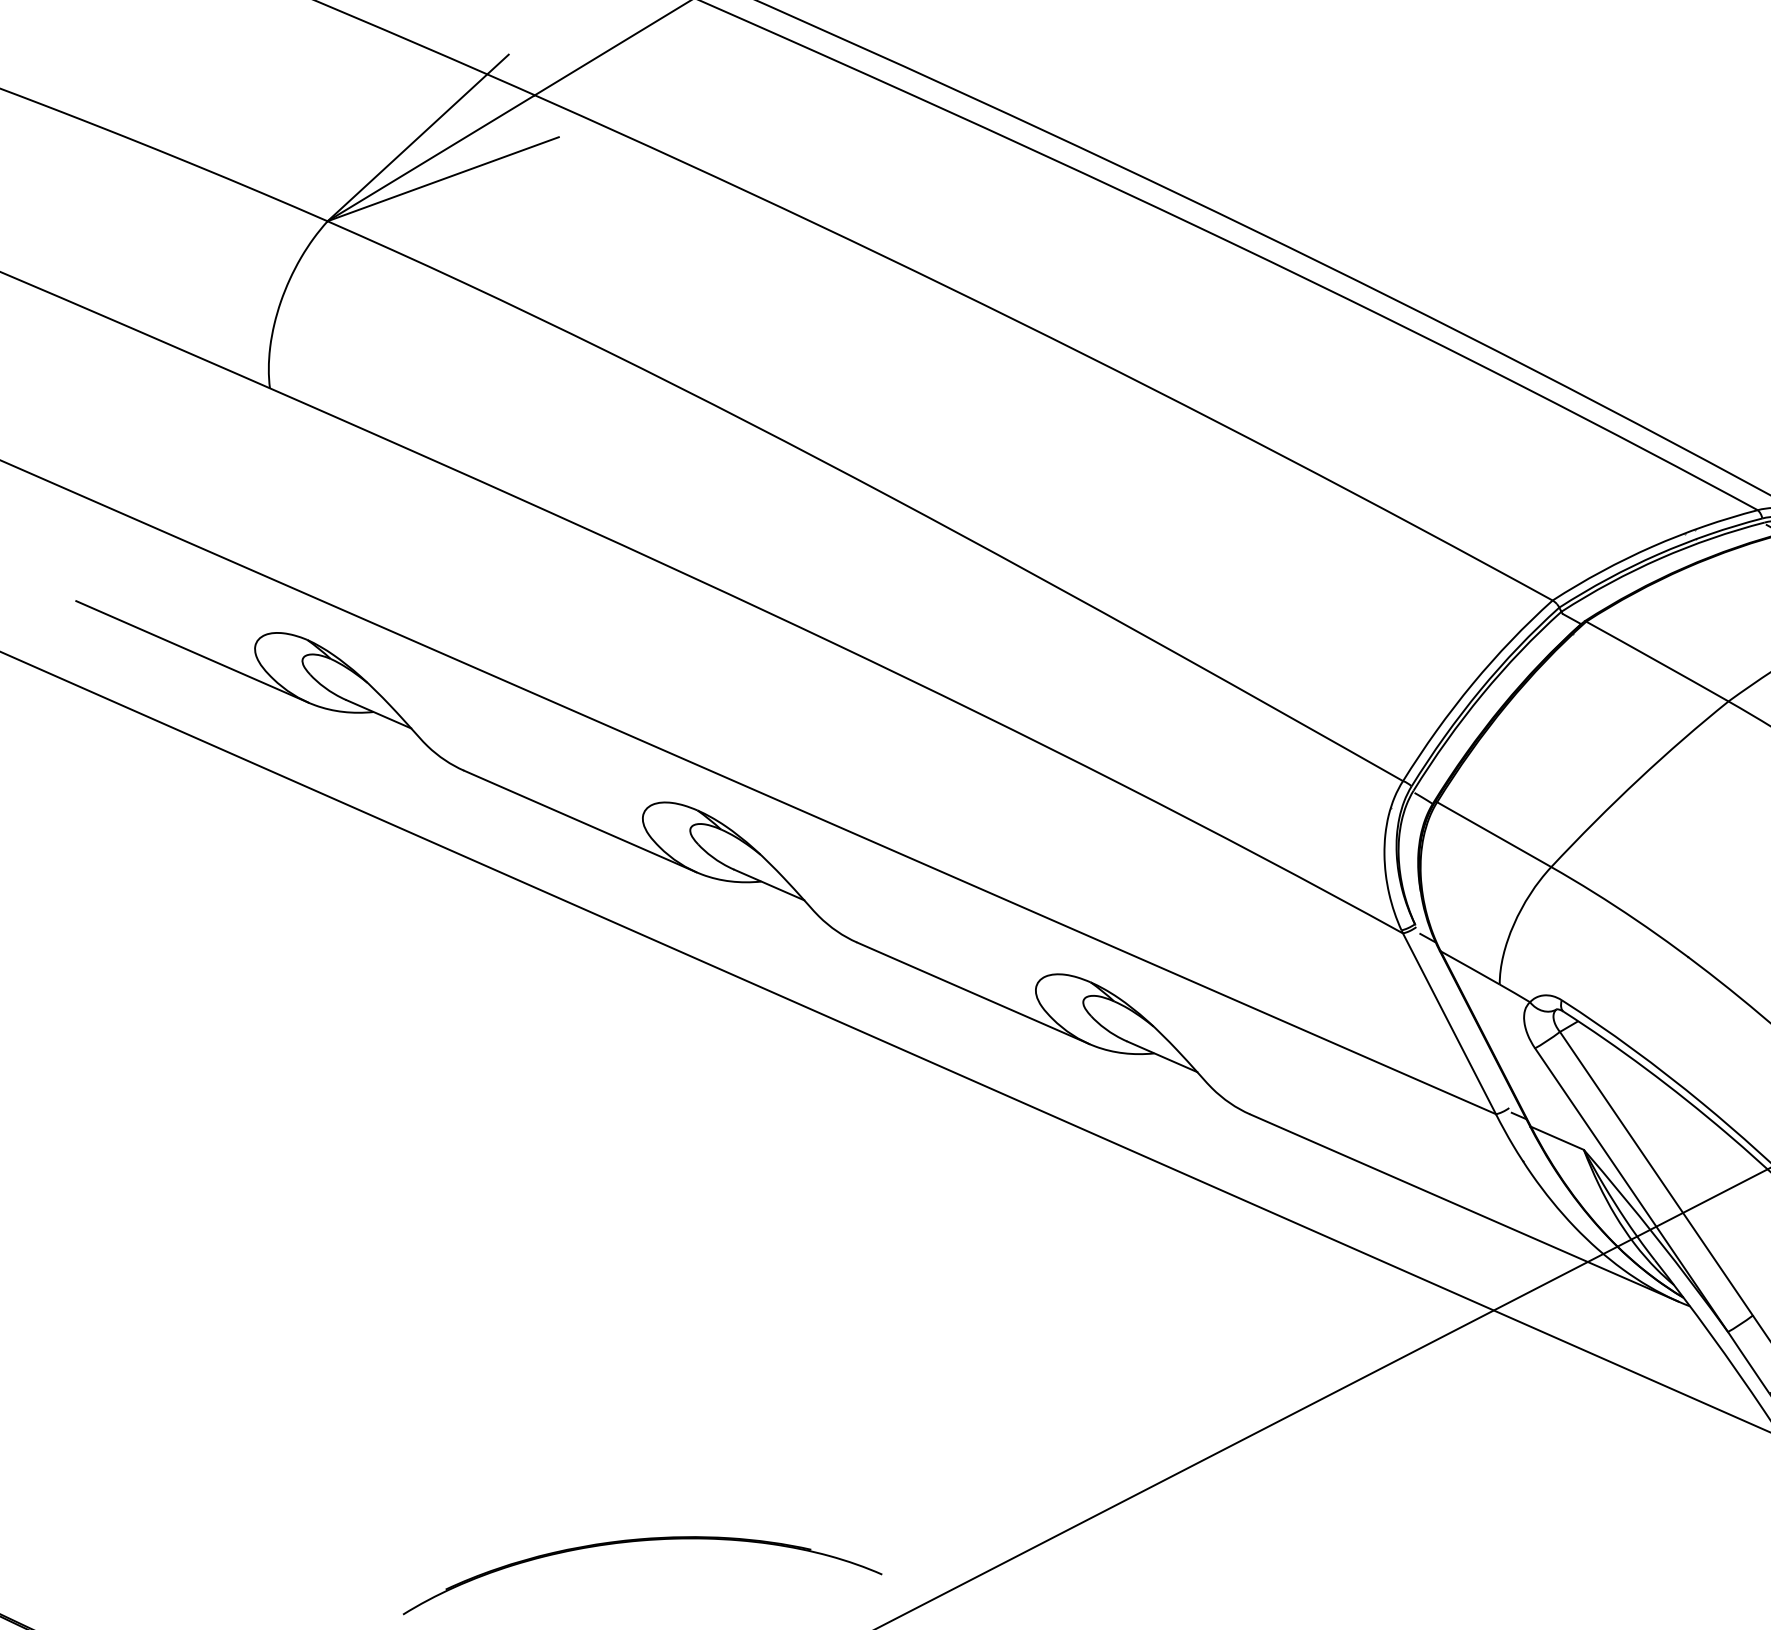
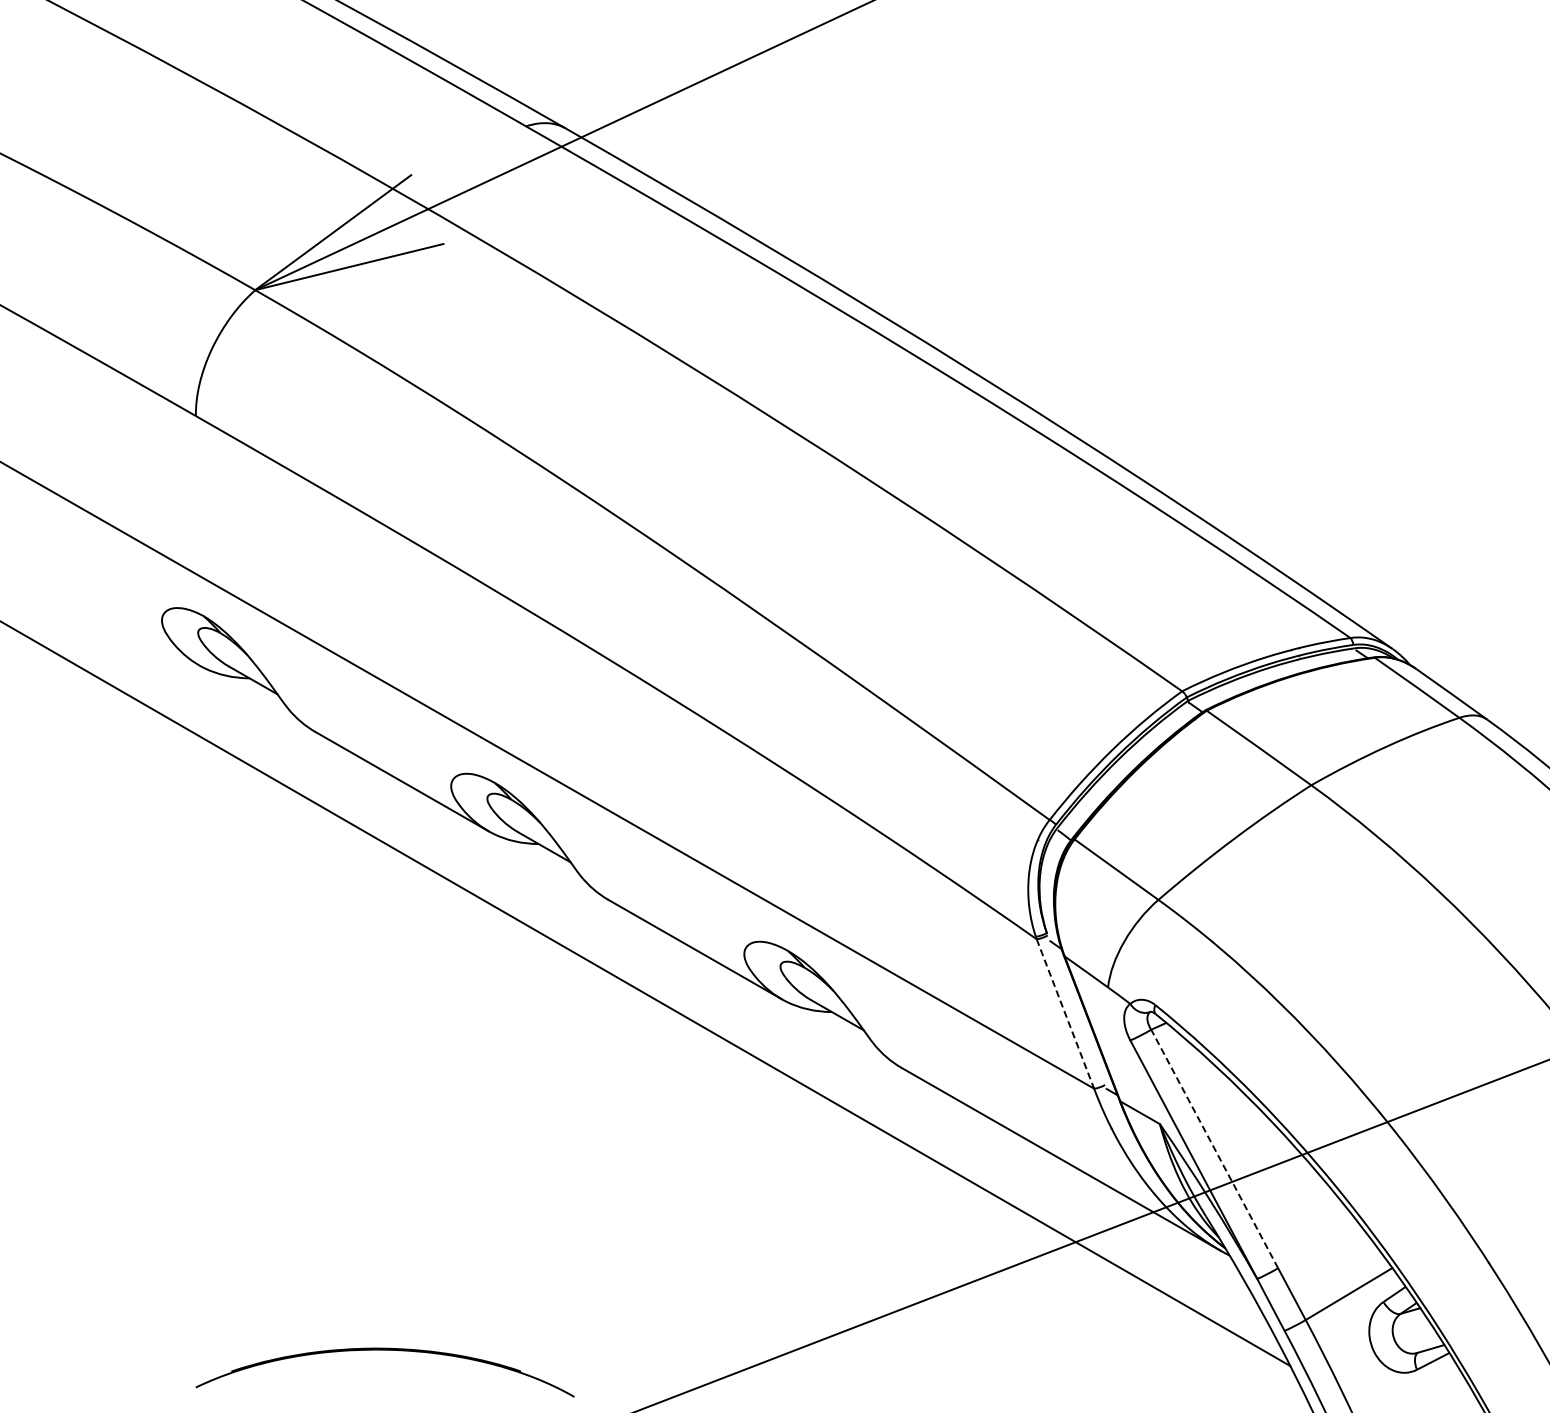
line: (192, 651) -> (112, 615), removed
line: (1449, 1024) -> (1065, 1014), solid -> dashed
line: (1656, 1173) -> (1214, 1148), solid -> dashed

